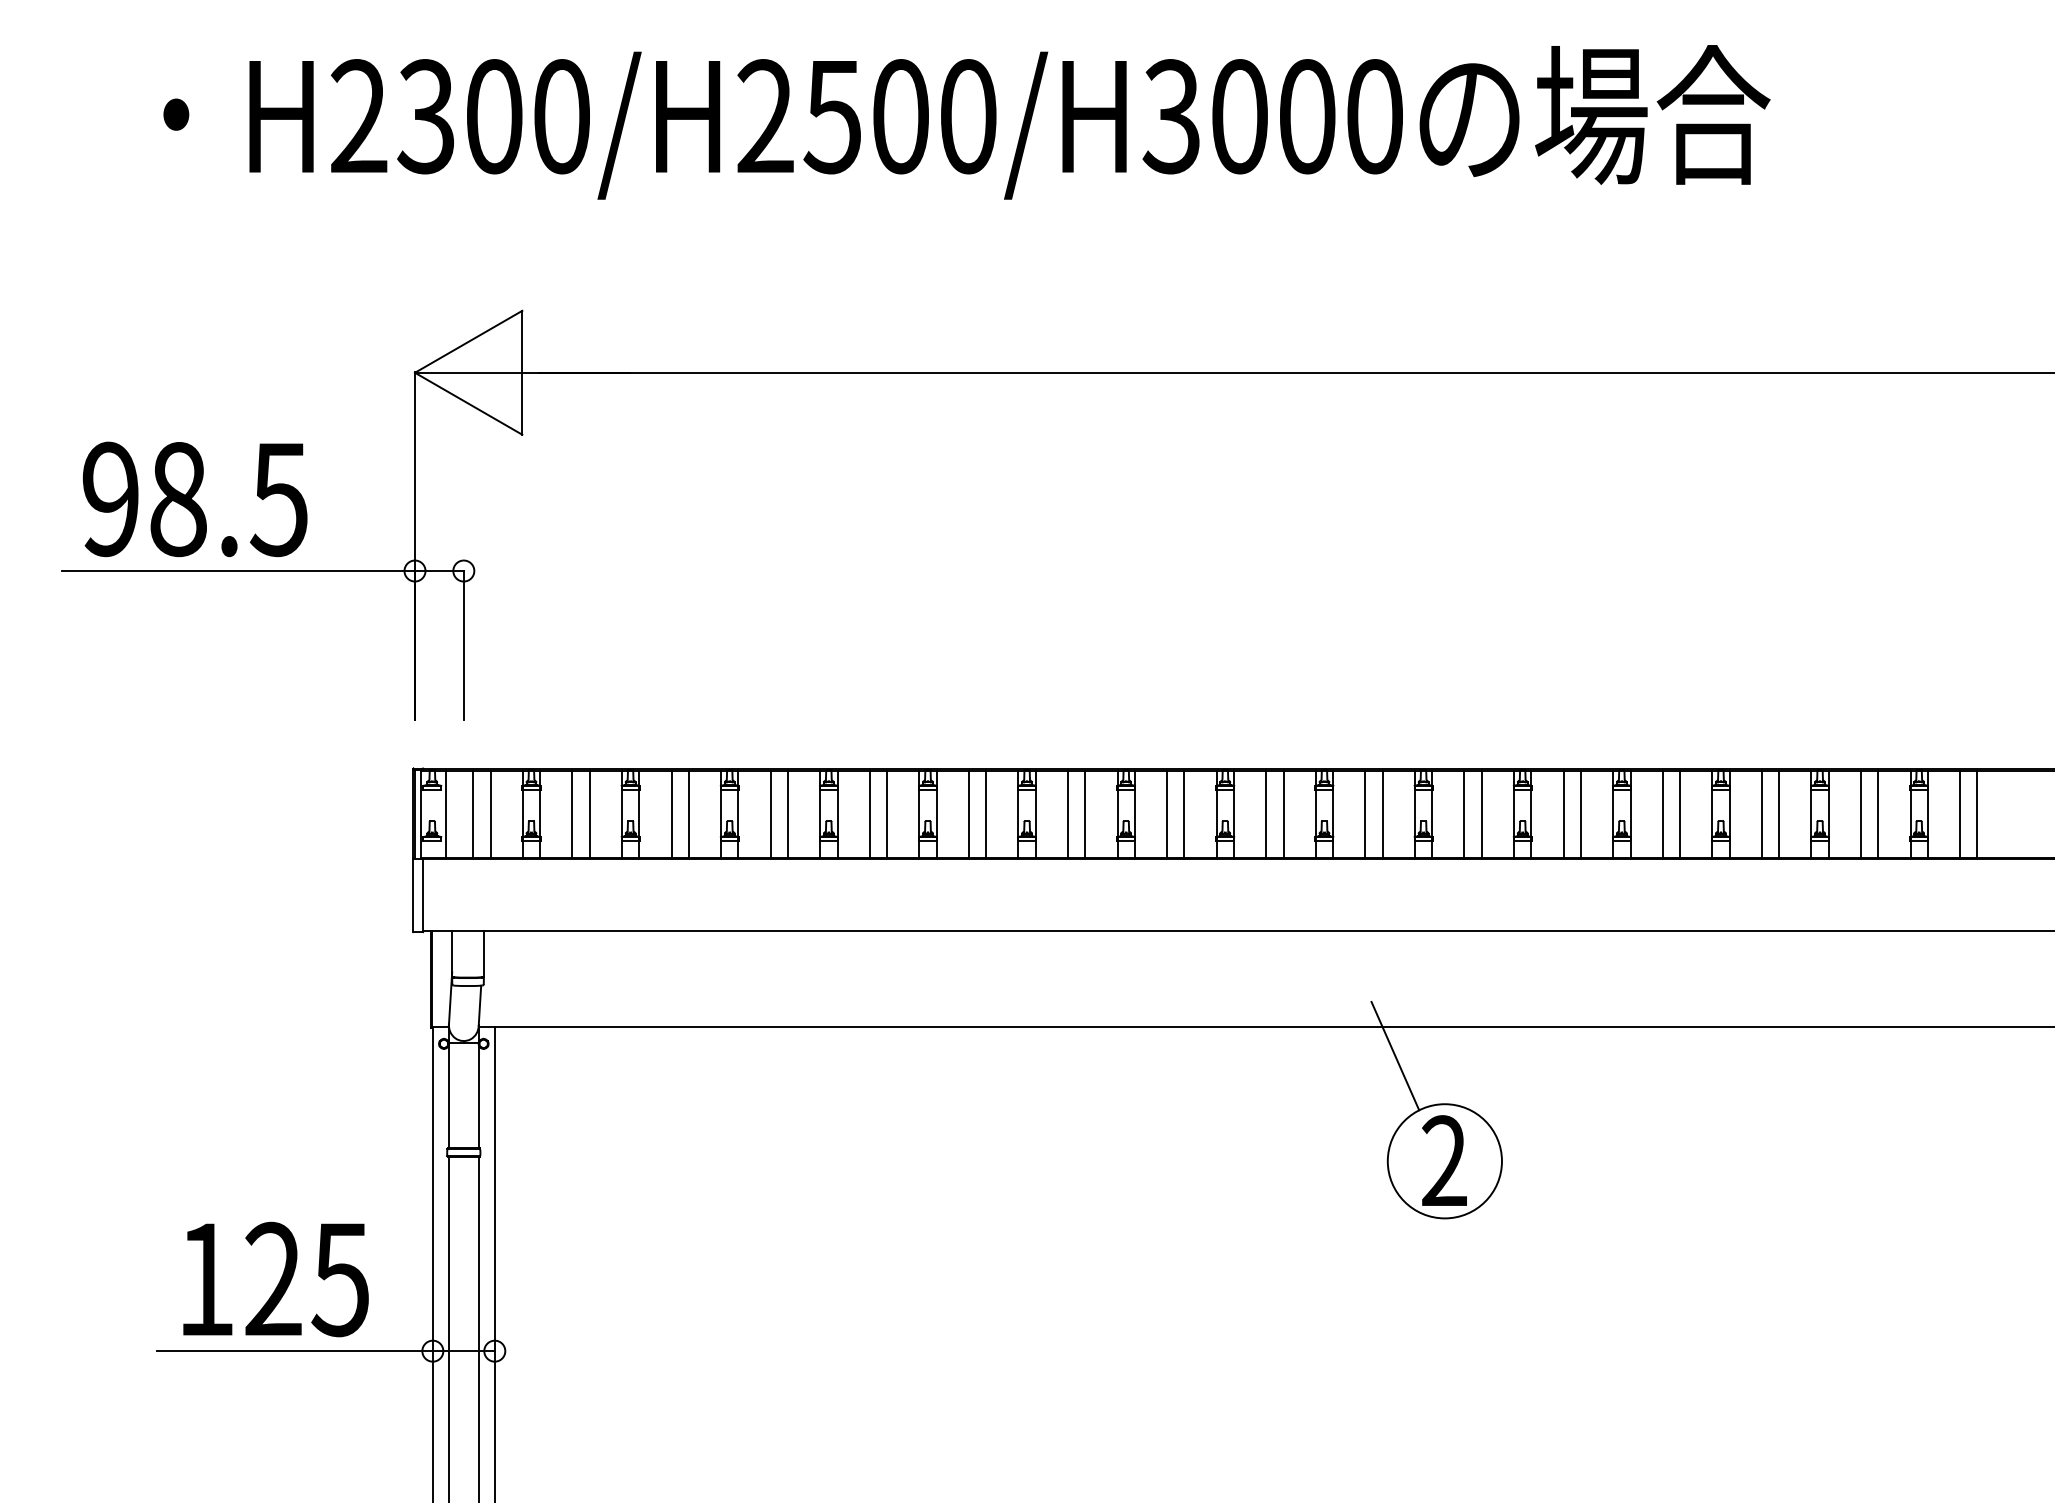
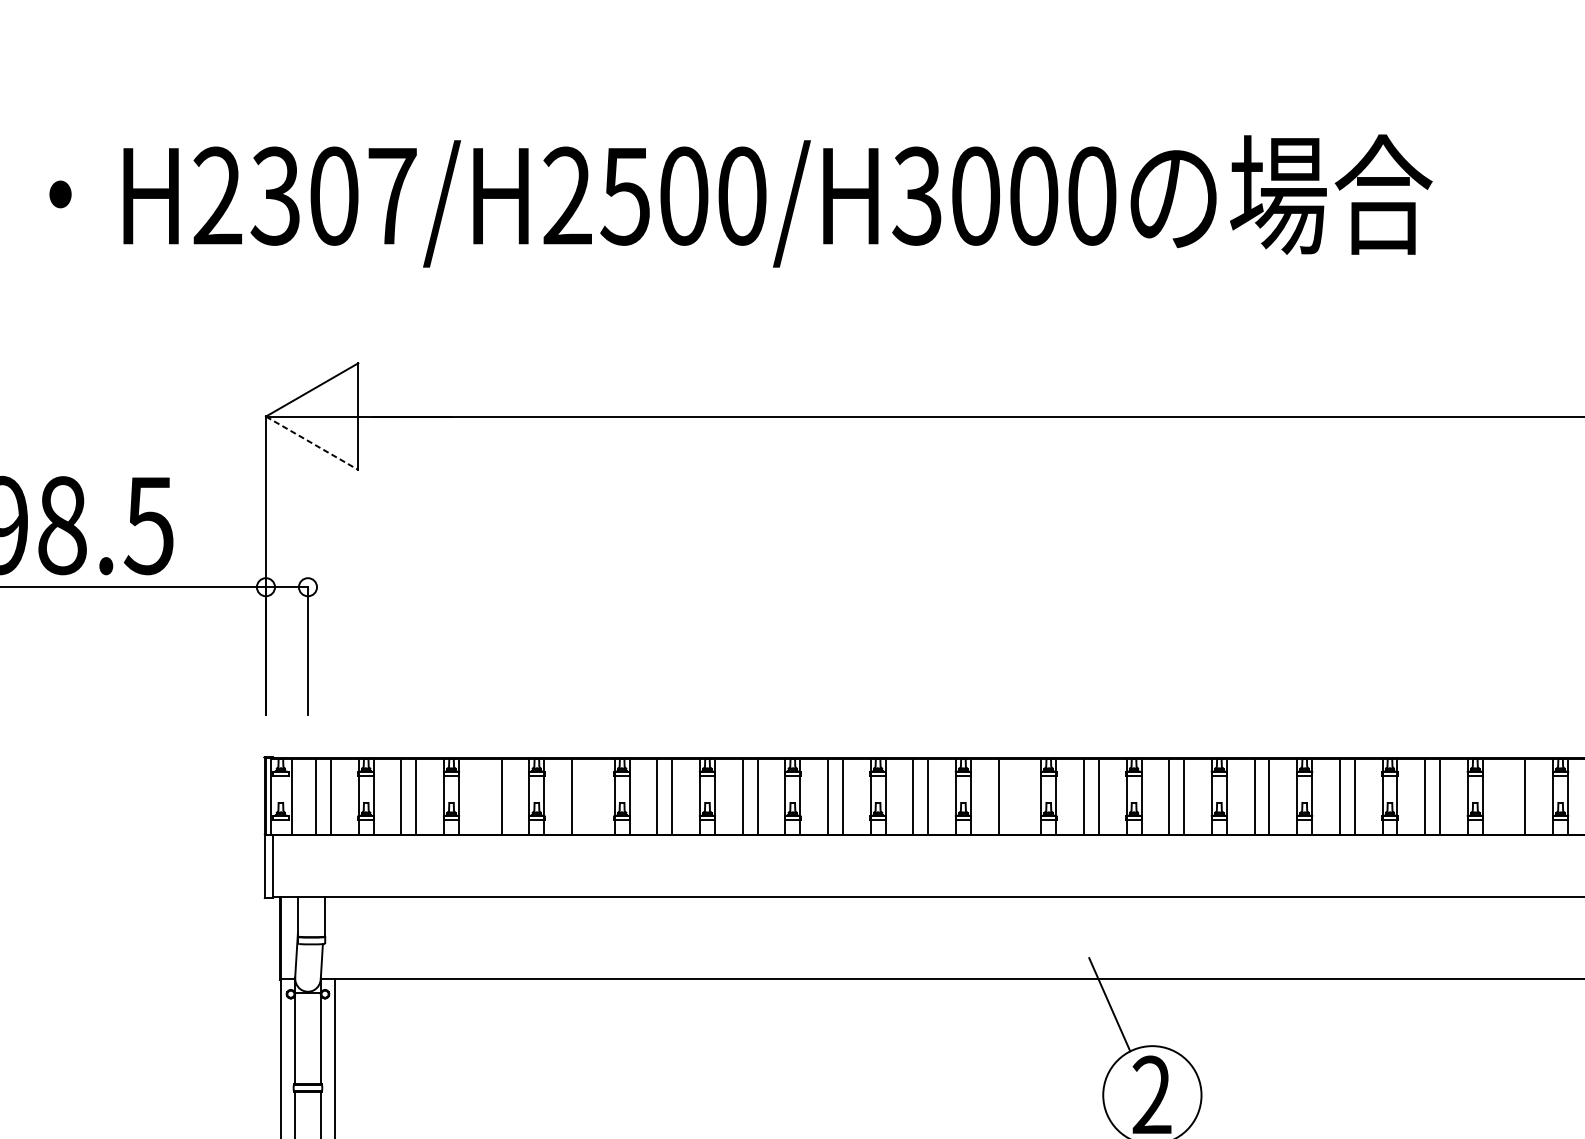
text: (562, 116) -> (392, 196), H2300/H2500/H3000 -> H2307/H2500/H3000
line: (468, 403) -> (312, 443), solid -> dashed
line: (671, 814) -> (486, 796), removed
line: (787, 814) -> (586, 796), removed
line: (1283, 814) -> (1013, 796), removed
line: (1860, 814) -> (1510, 796), removed

